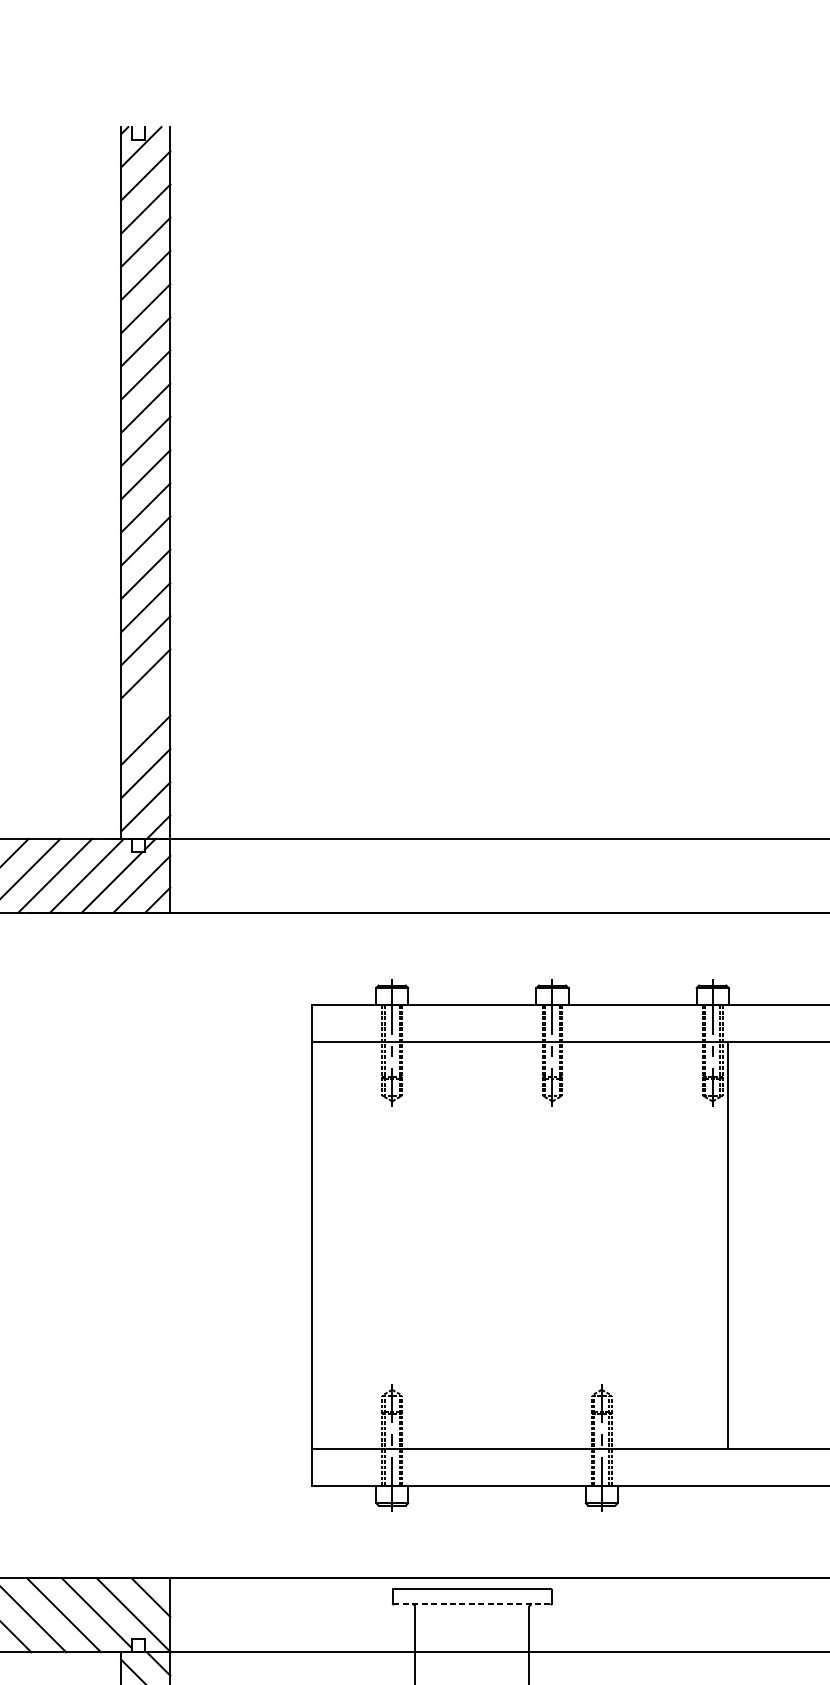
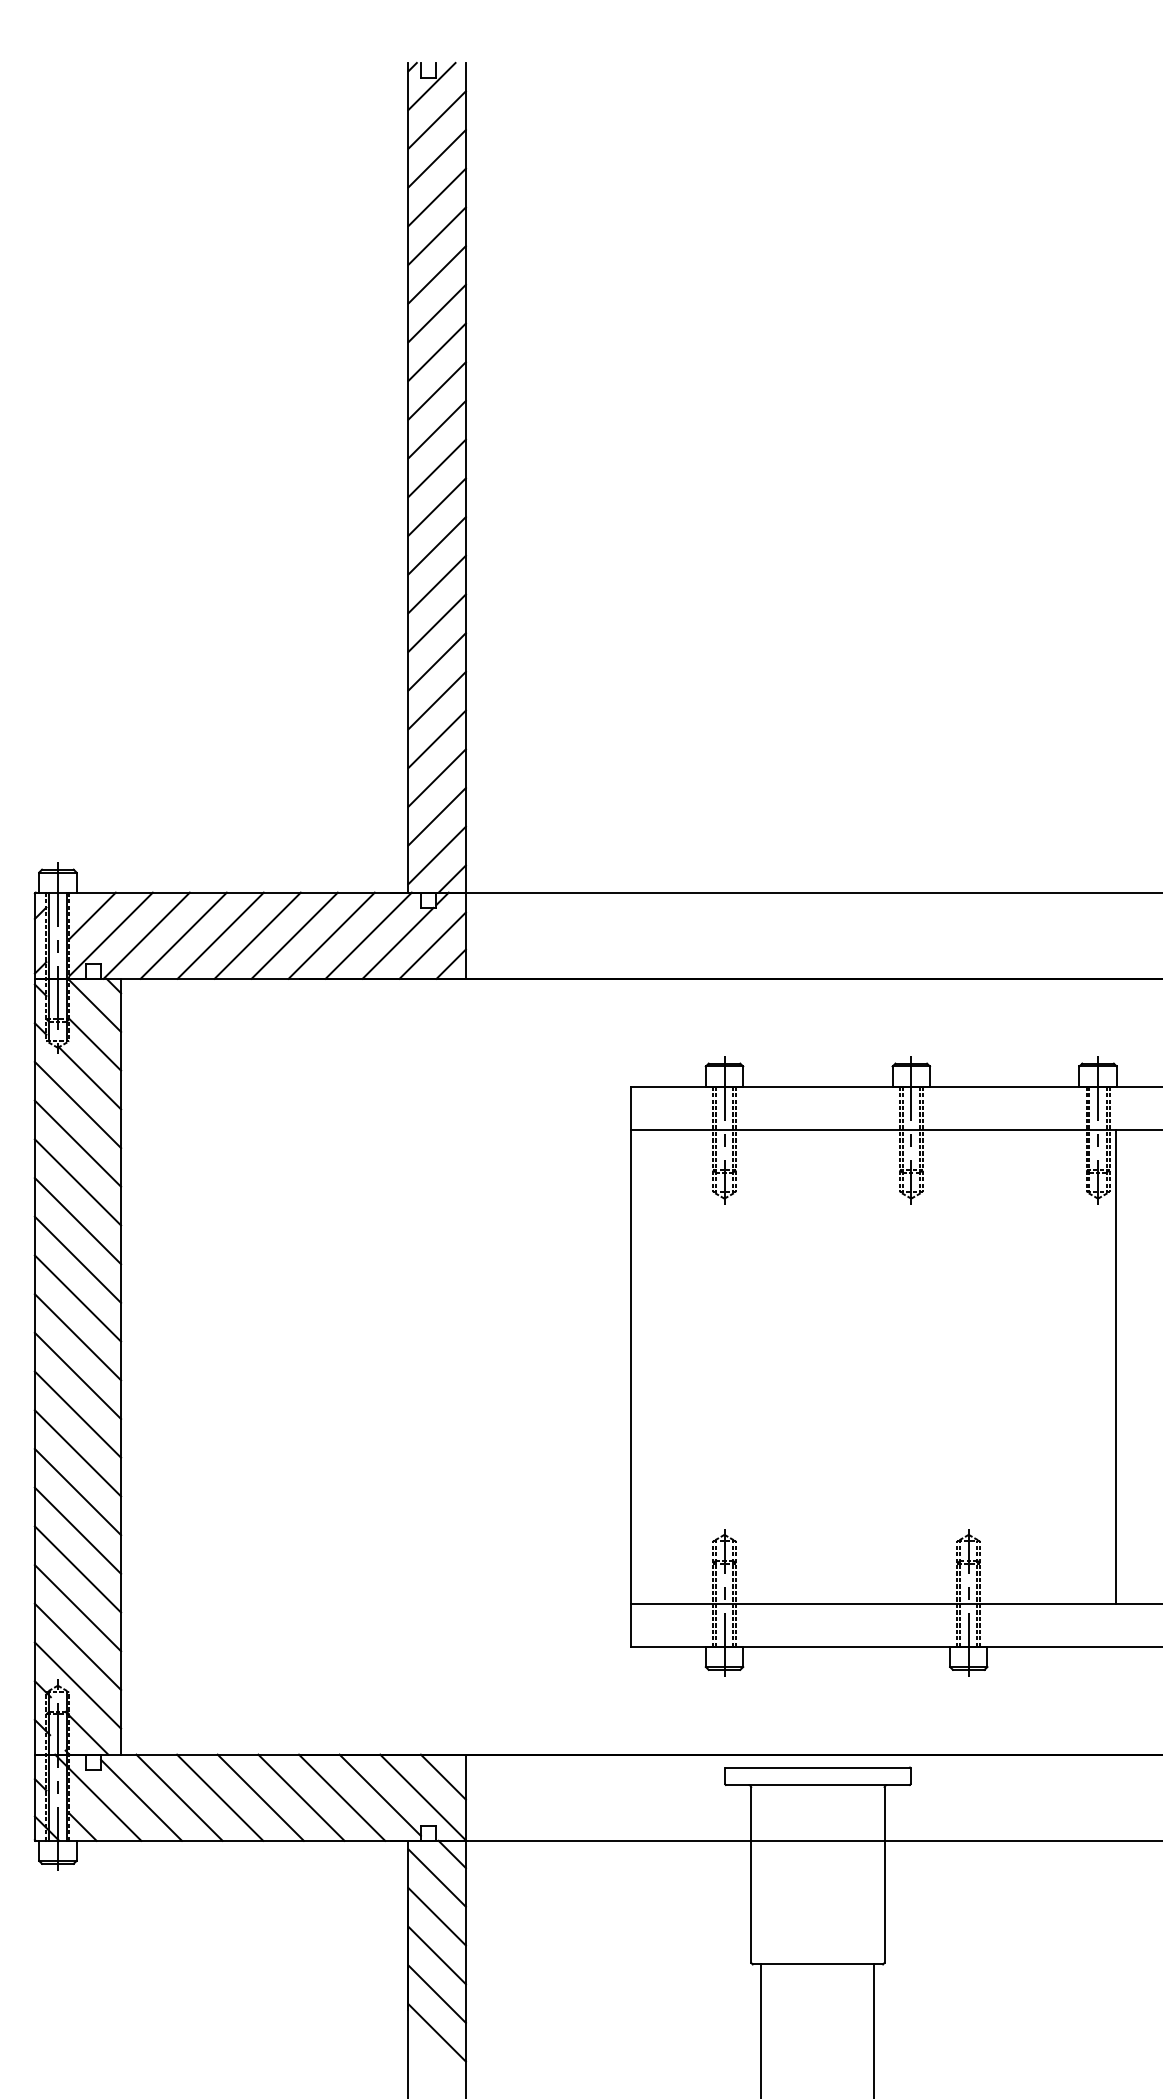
line: (145, 707) -> (436, 739), added
line: (472, 1603) -> (818, 1784), dashed -> solid

